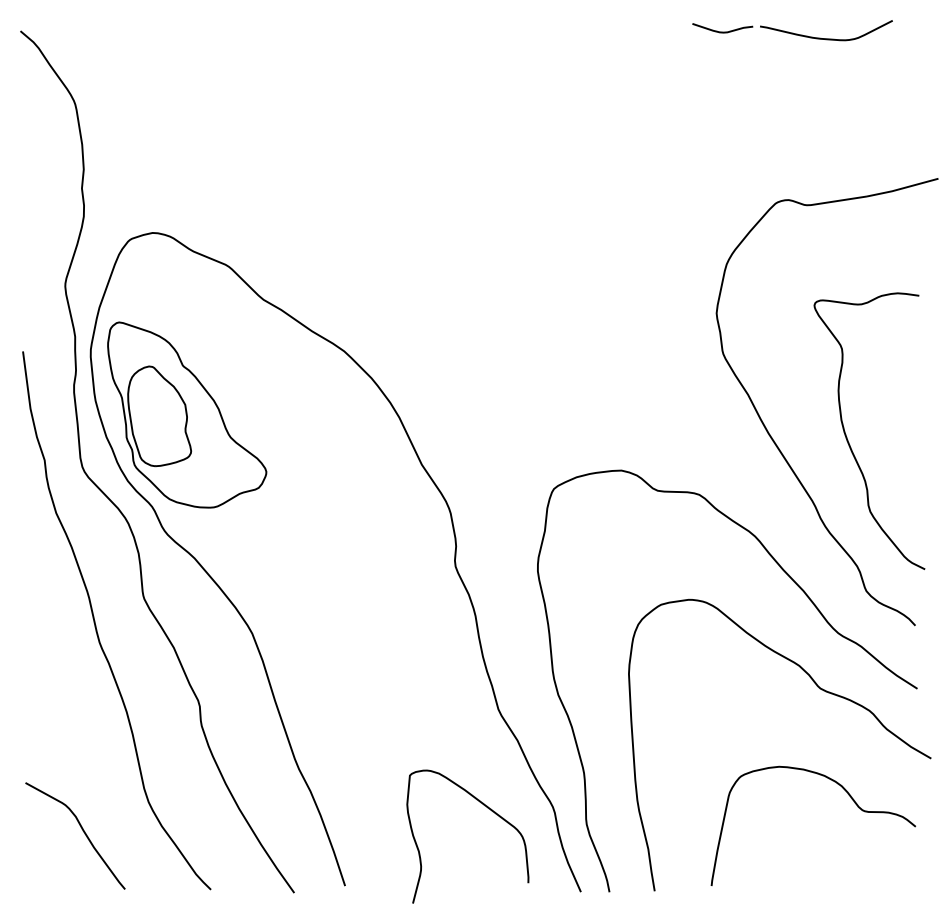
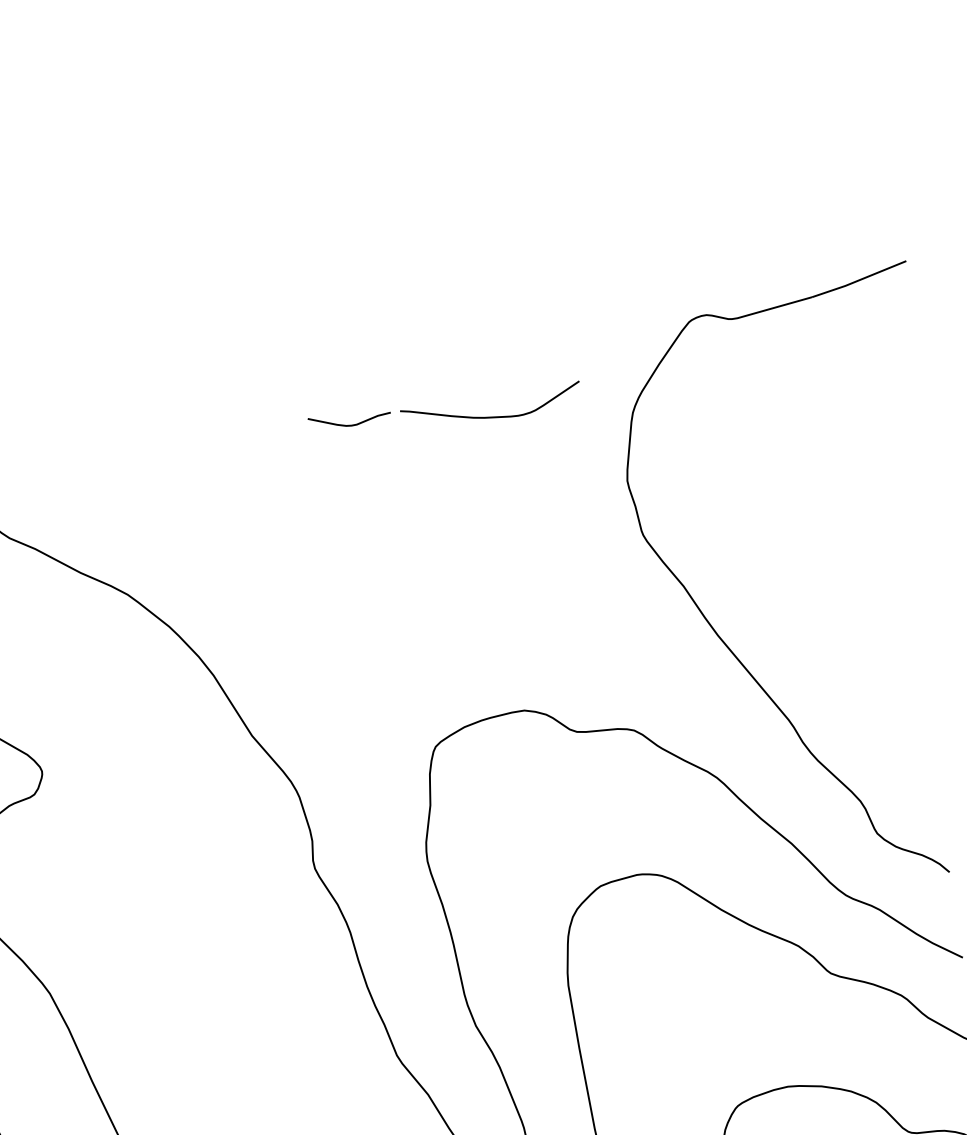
part: (792, 30) -> (444, 411), moved
curve: (847, 437) -> (825, 627), removed

